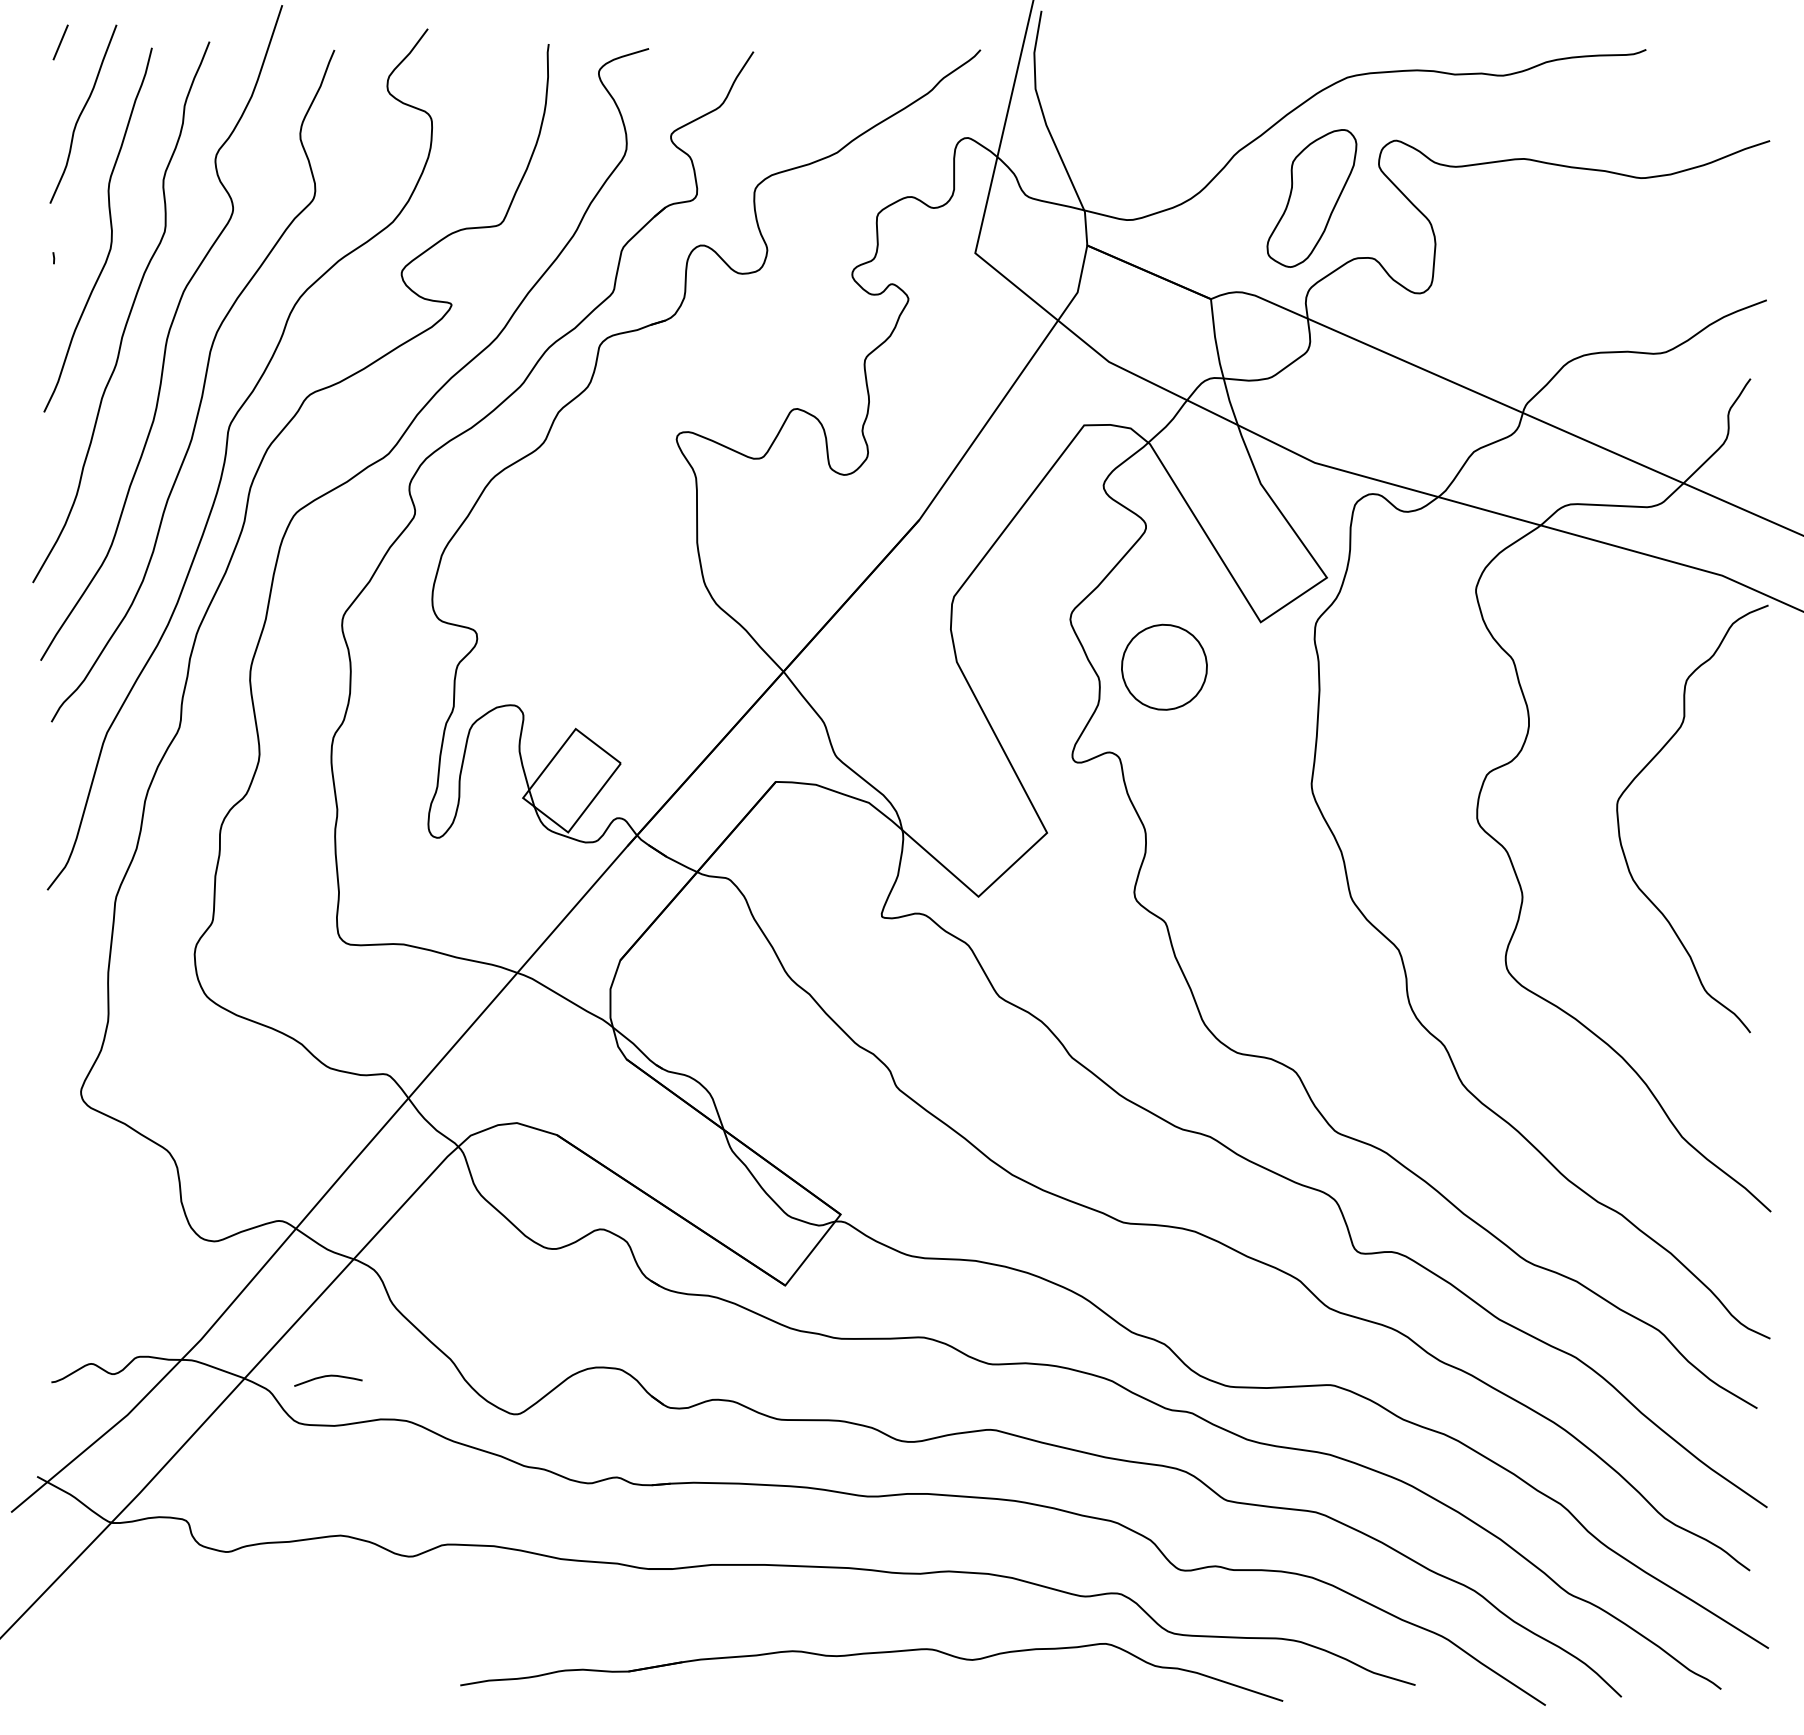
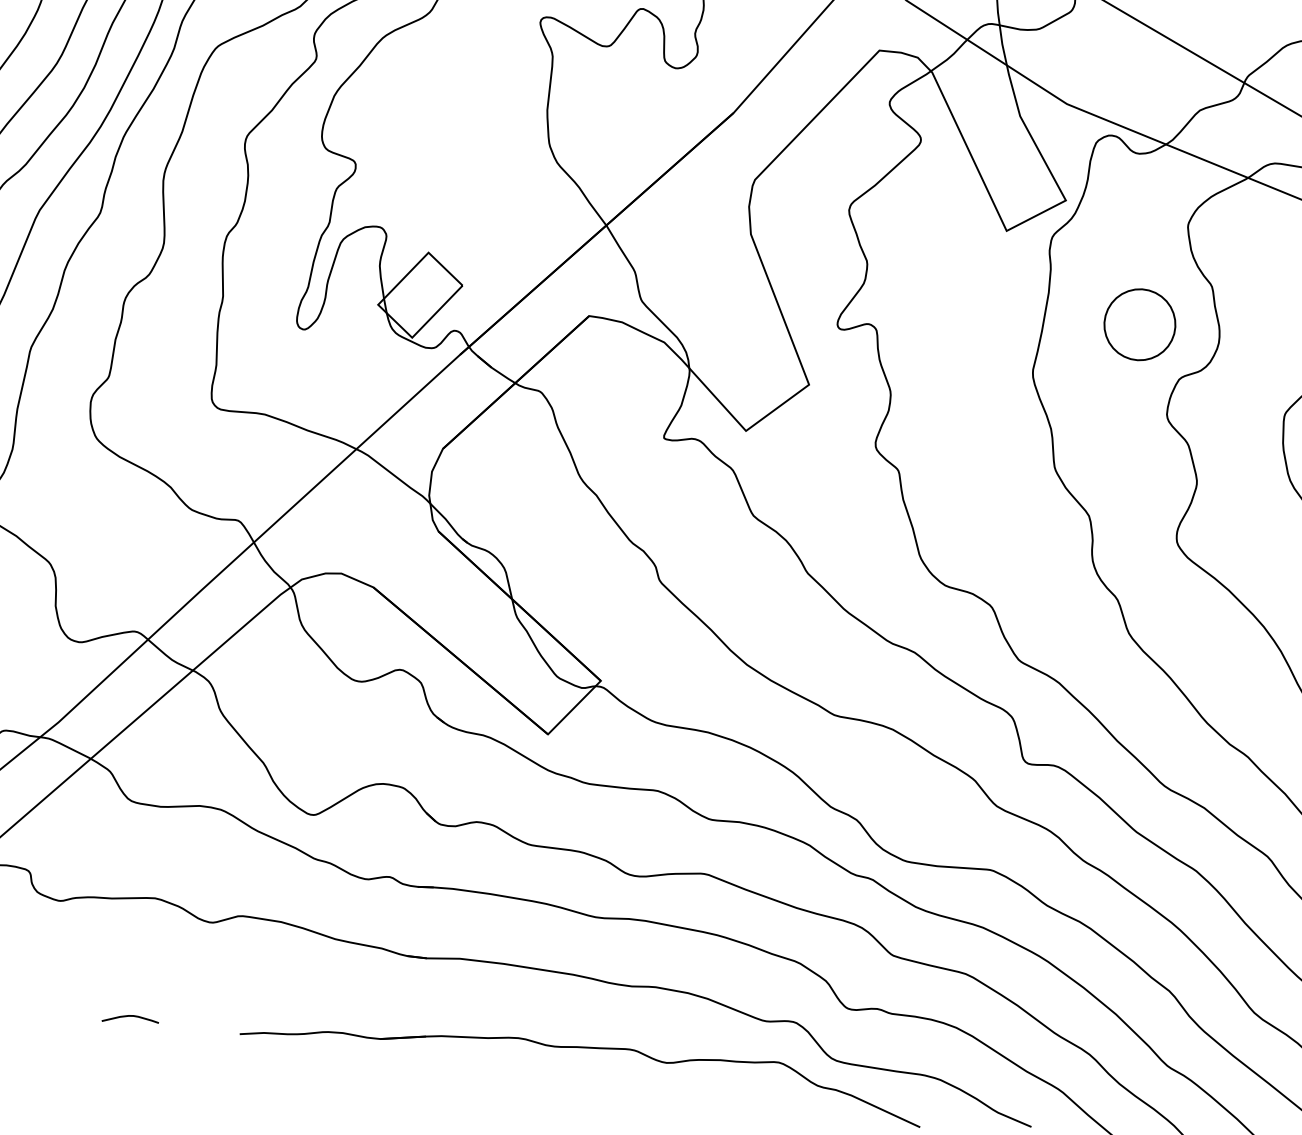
part: (1164, 666) -> (1140, 324), moved
curve: (328, 1376) -> (131, 1016), moved

